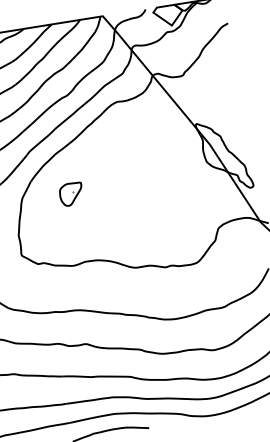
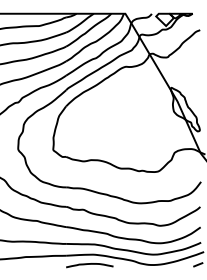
part: (70, 193) -> (88, 117), removed

